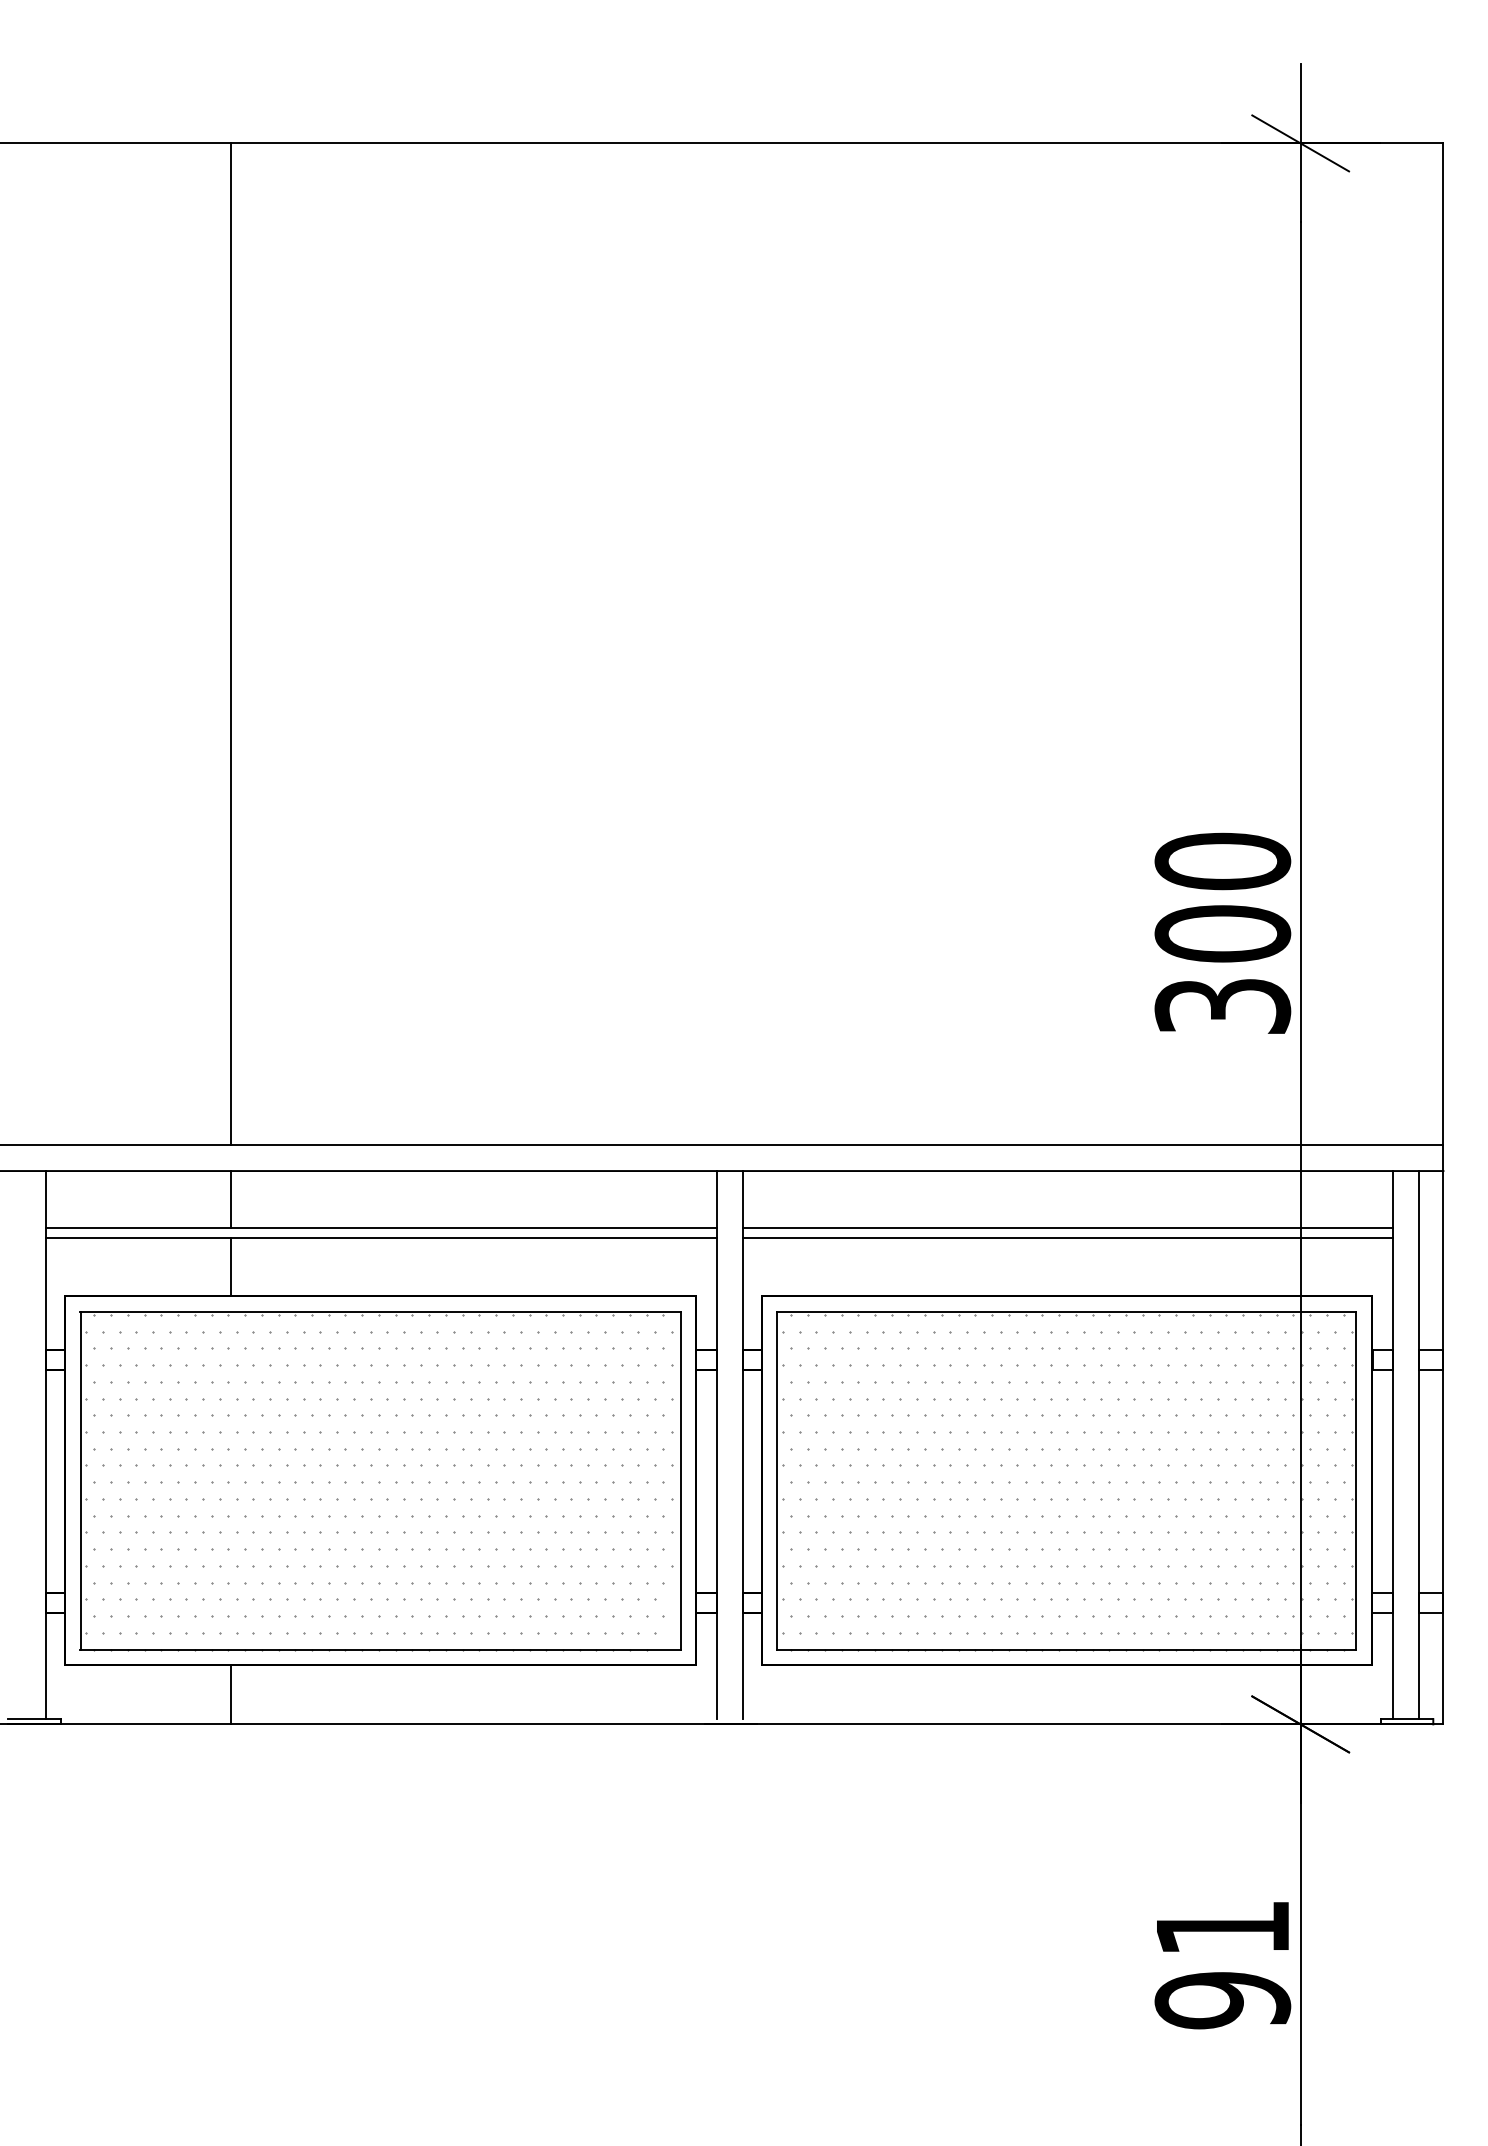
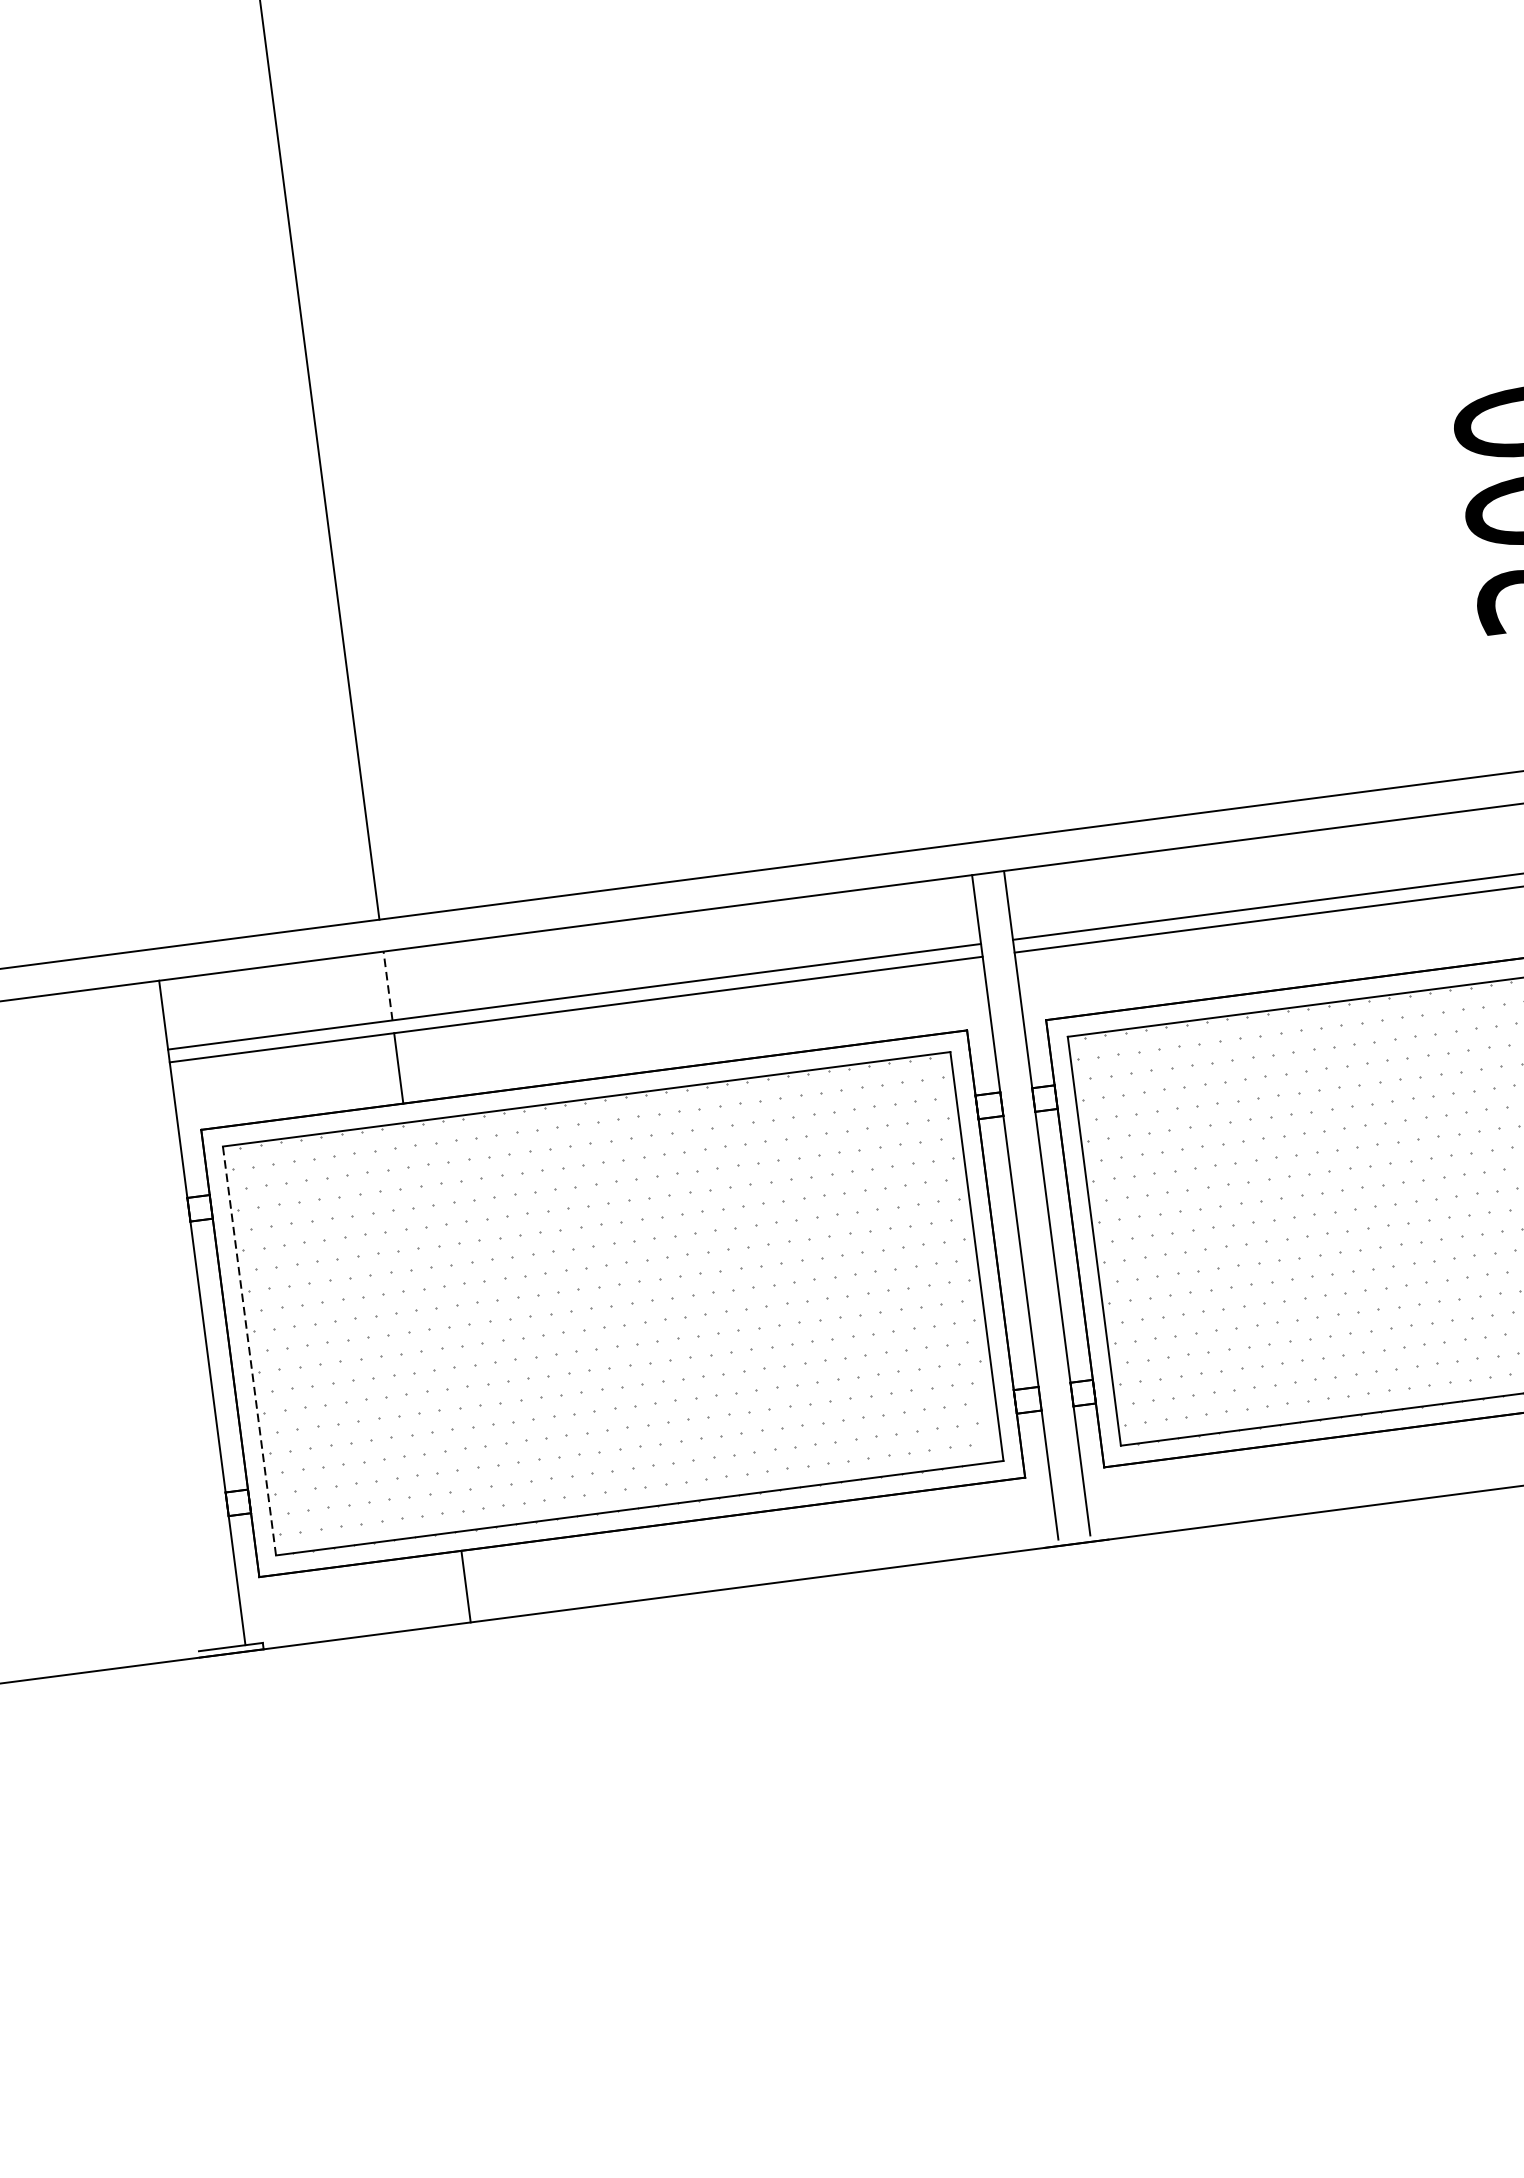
line: (231, 1198) -> (388, 984), solid -> dashed
line: (80, 1480) -> (249, 1350), solid -> dashed

